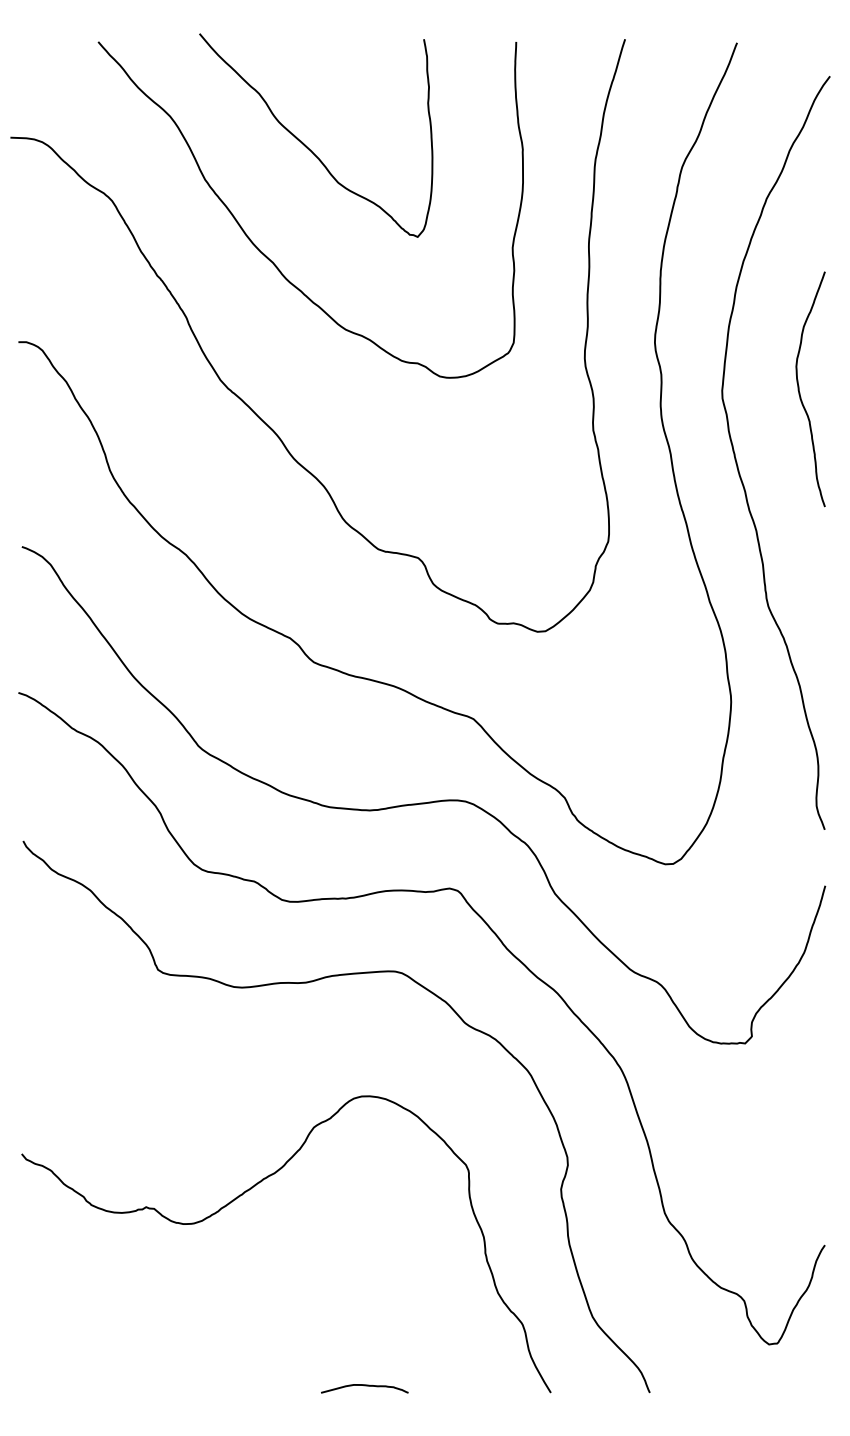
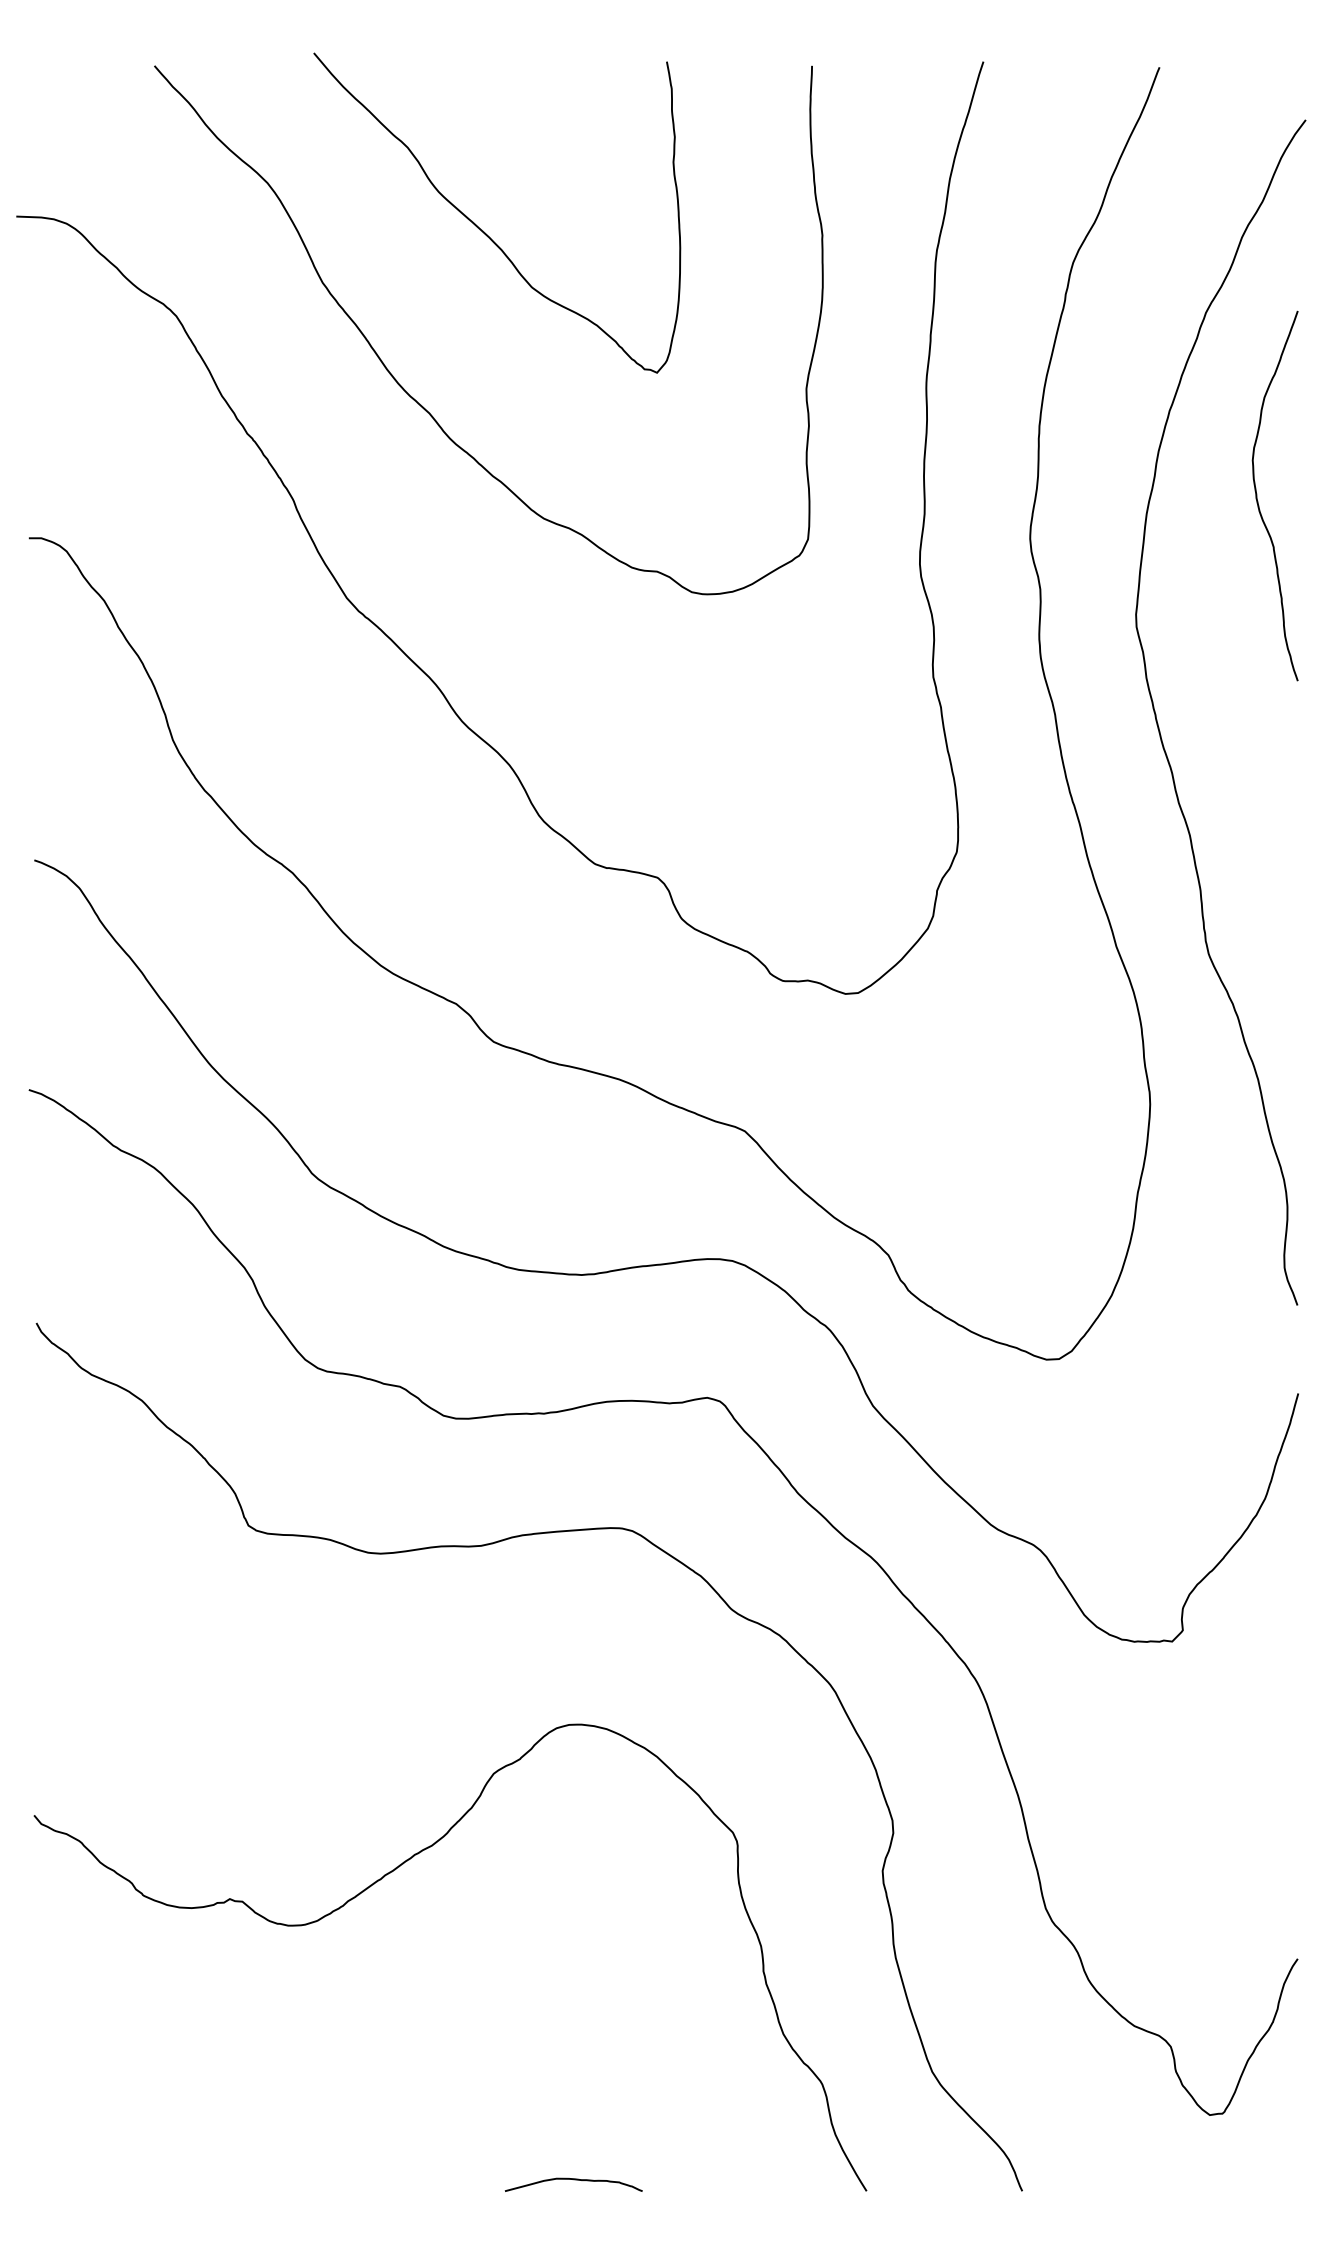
curve: (800, 392) -> (1259, 501), moved

